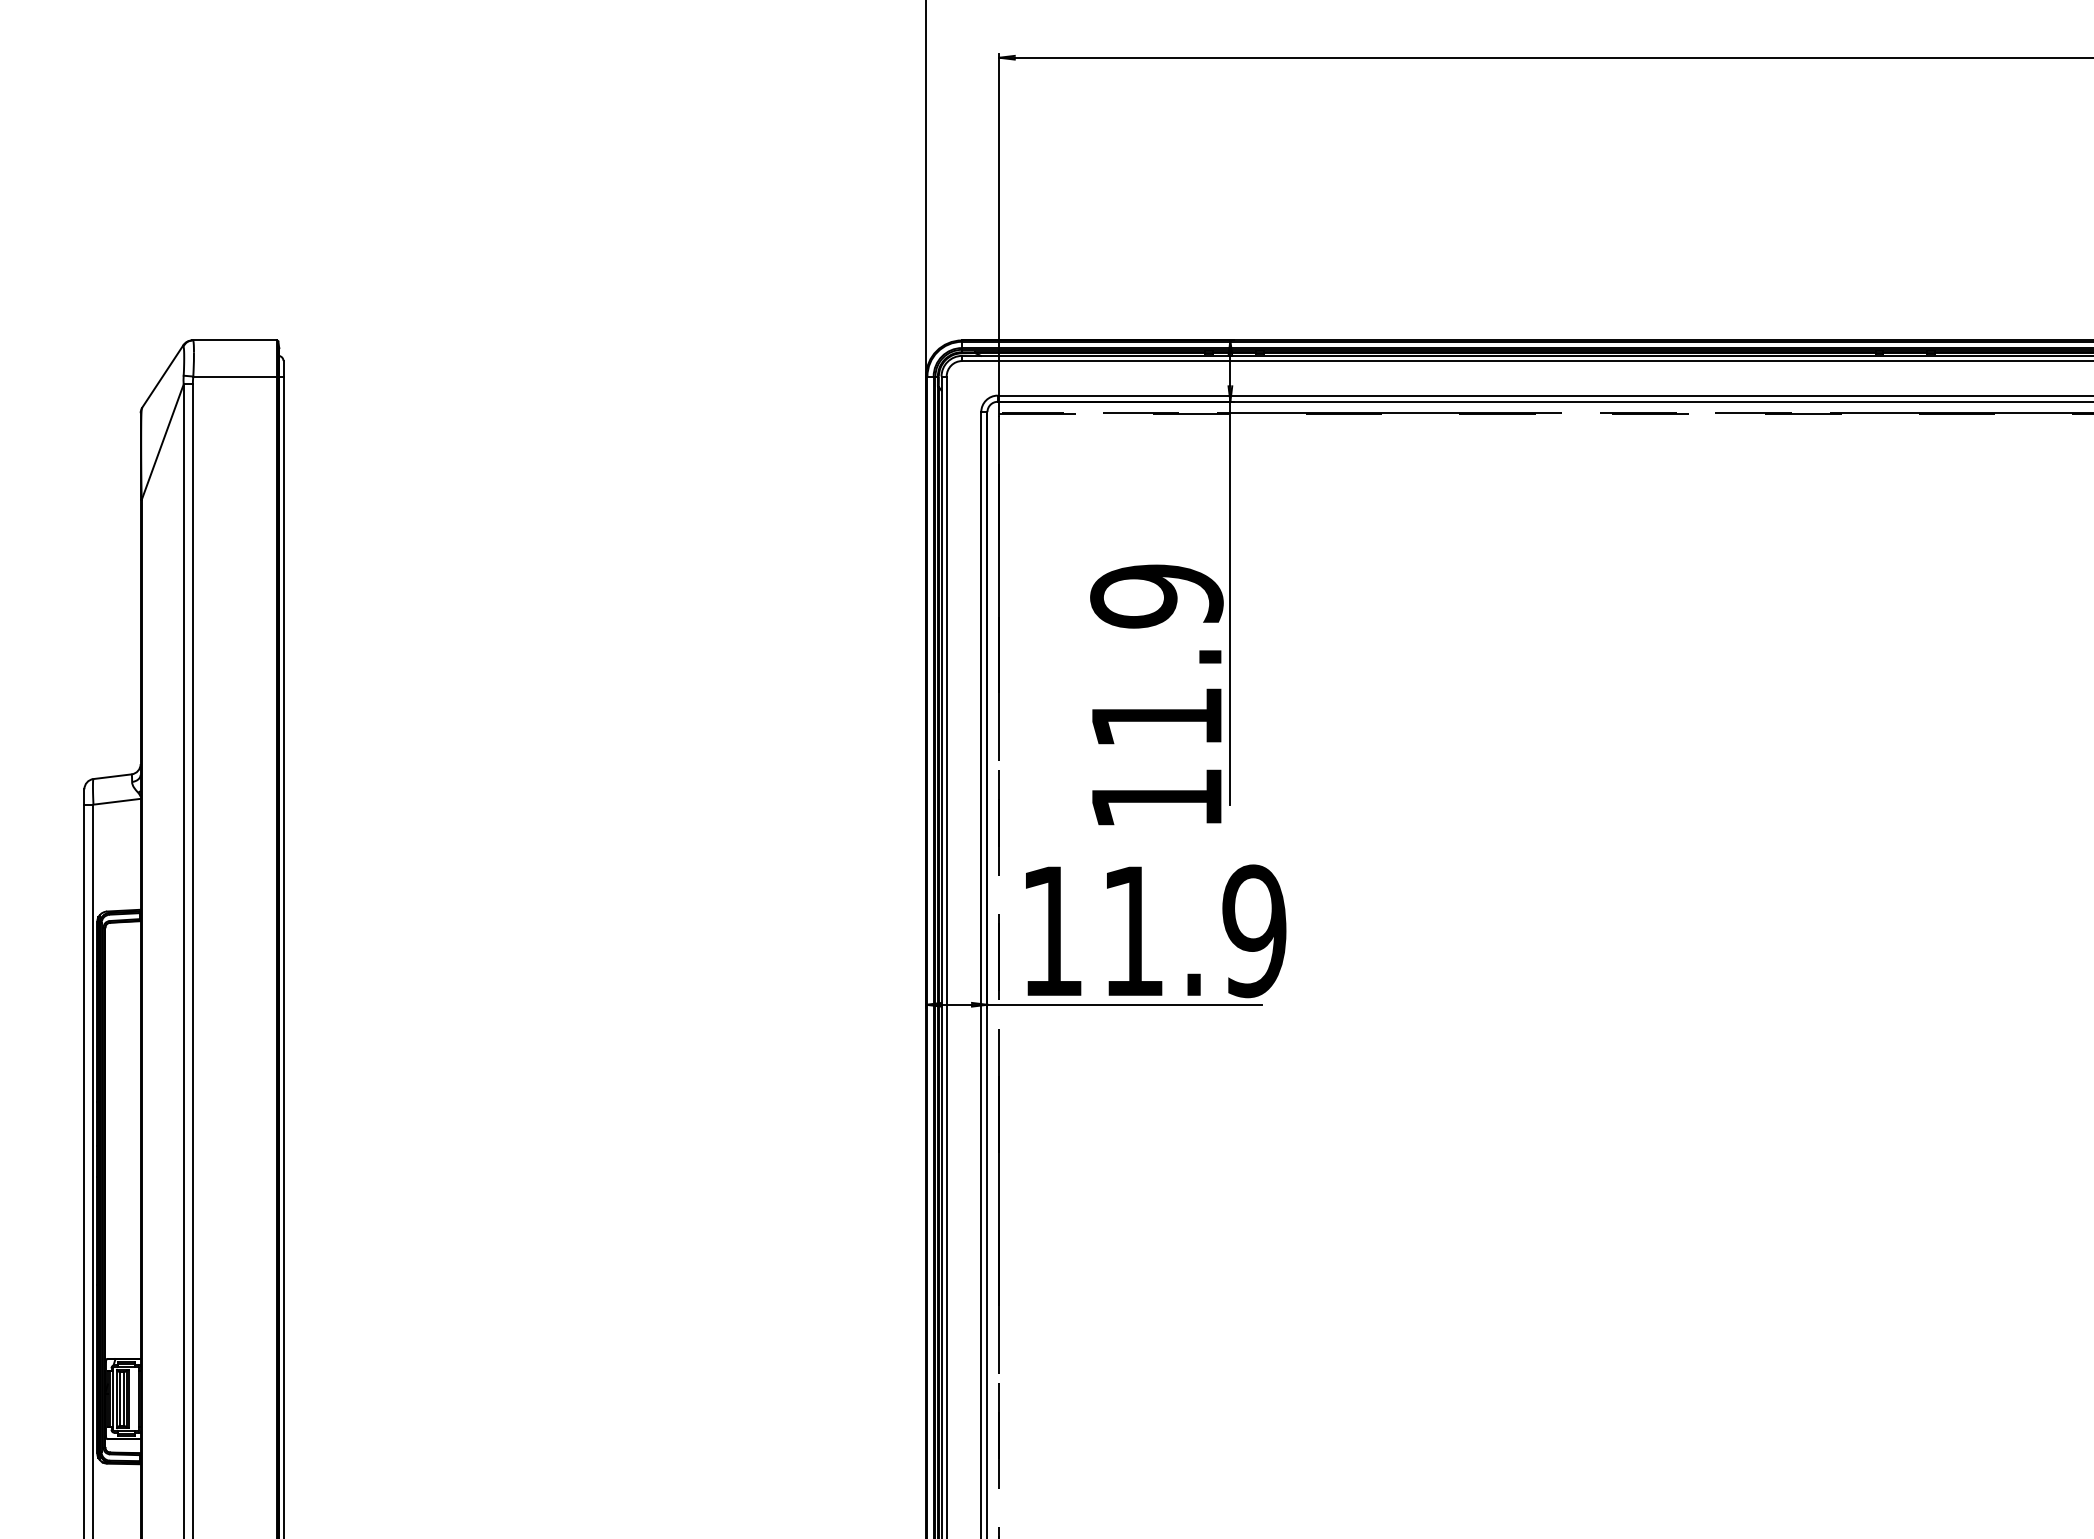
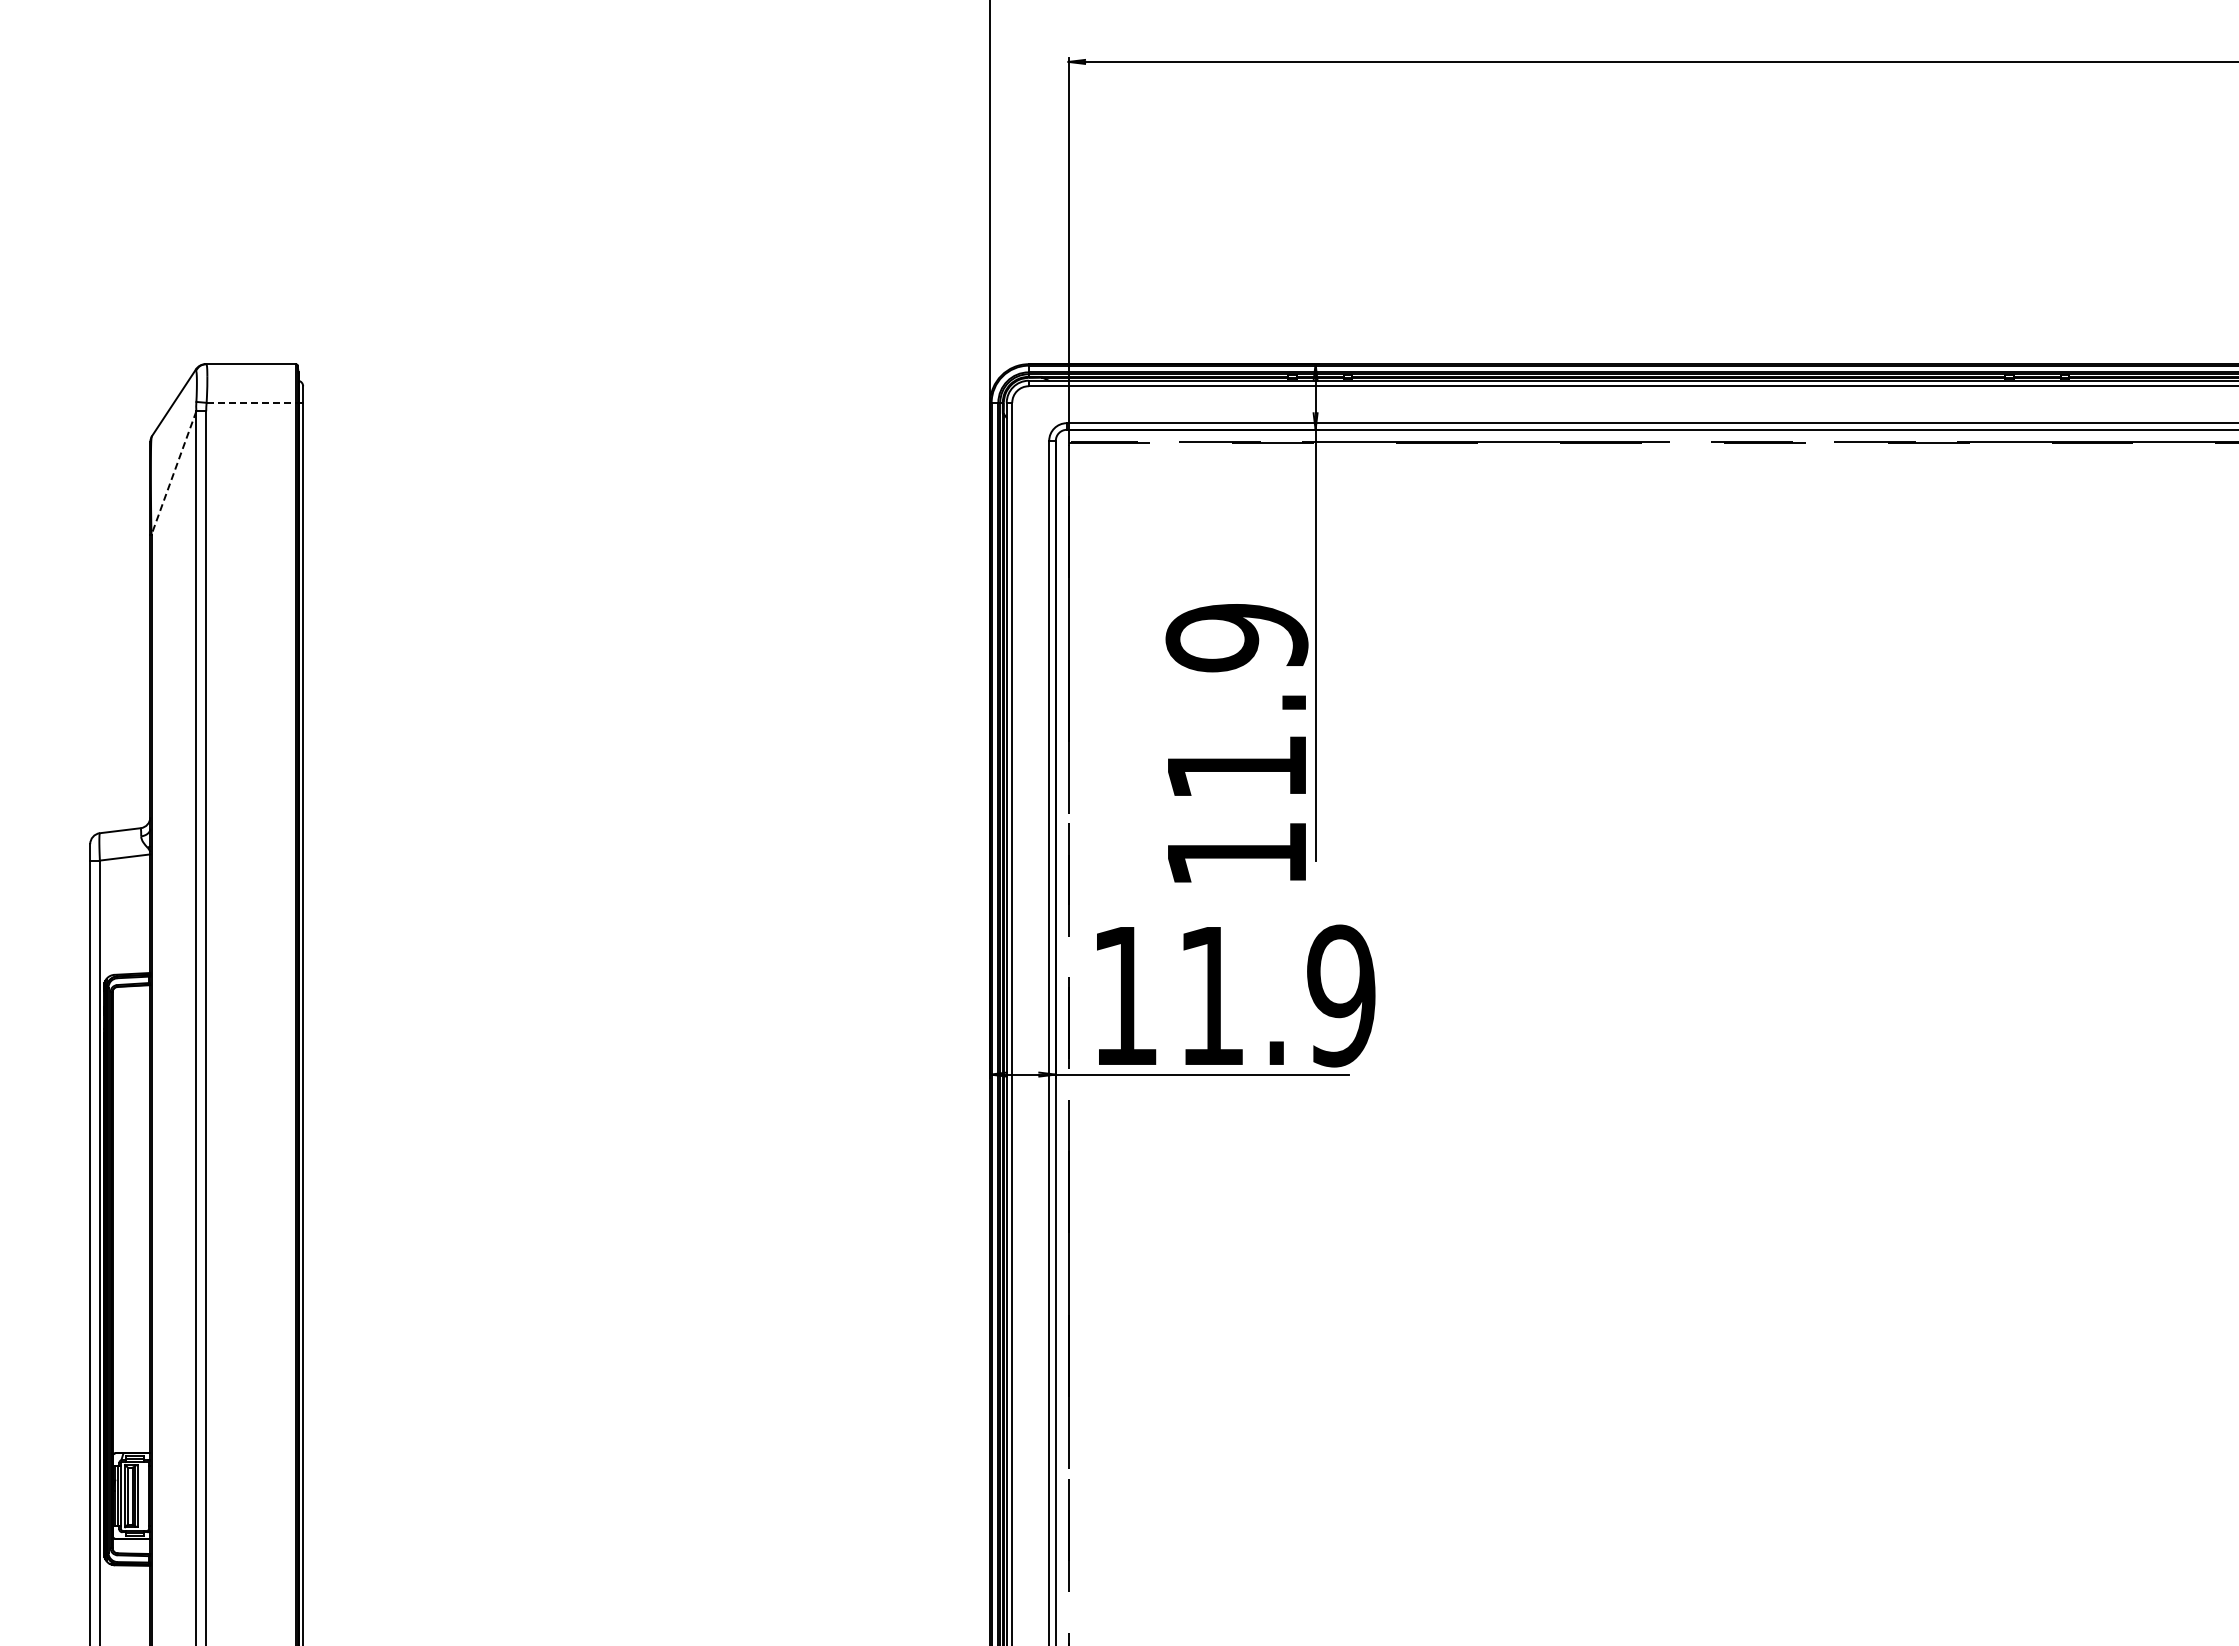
line: (236, 376) -> (252, 402), solid -> dashed
line: (162, 441) -> (173, 472), solid -> dashed

